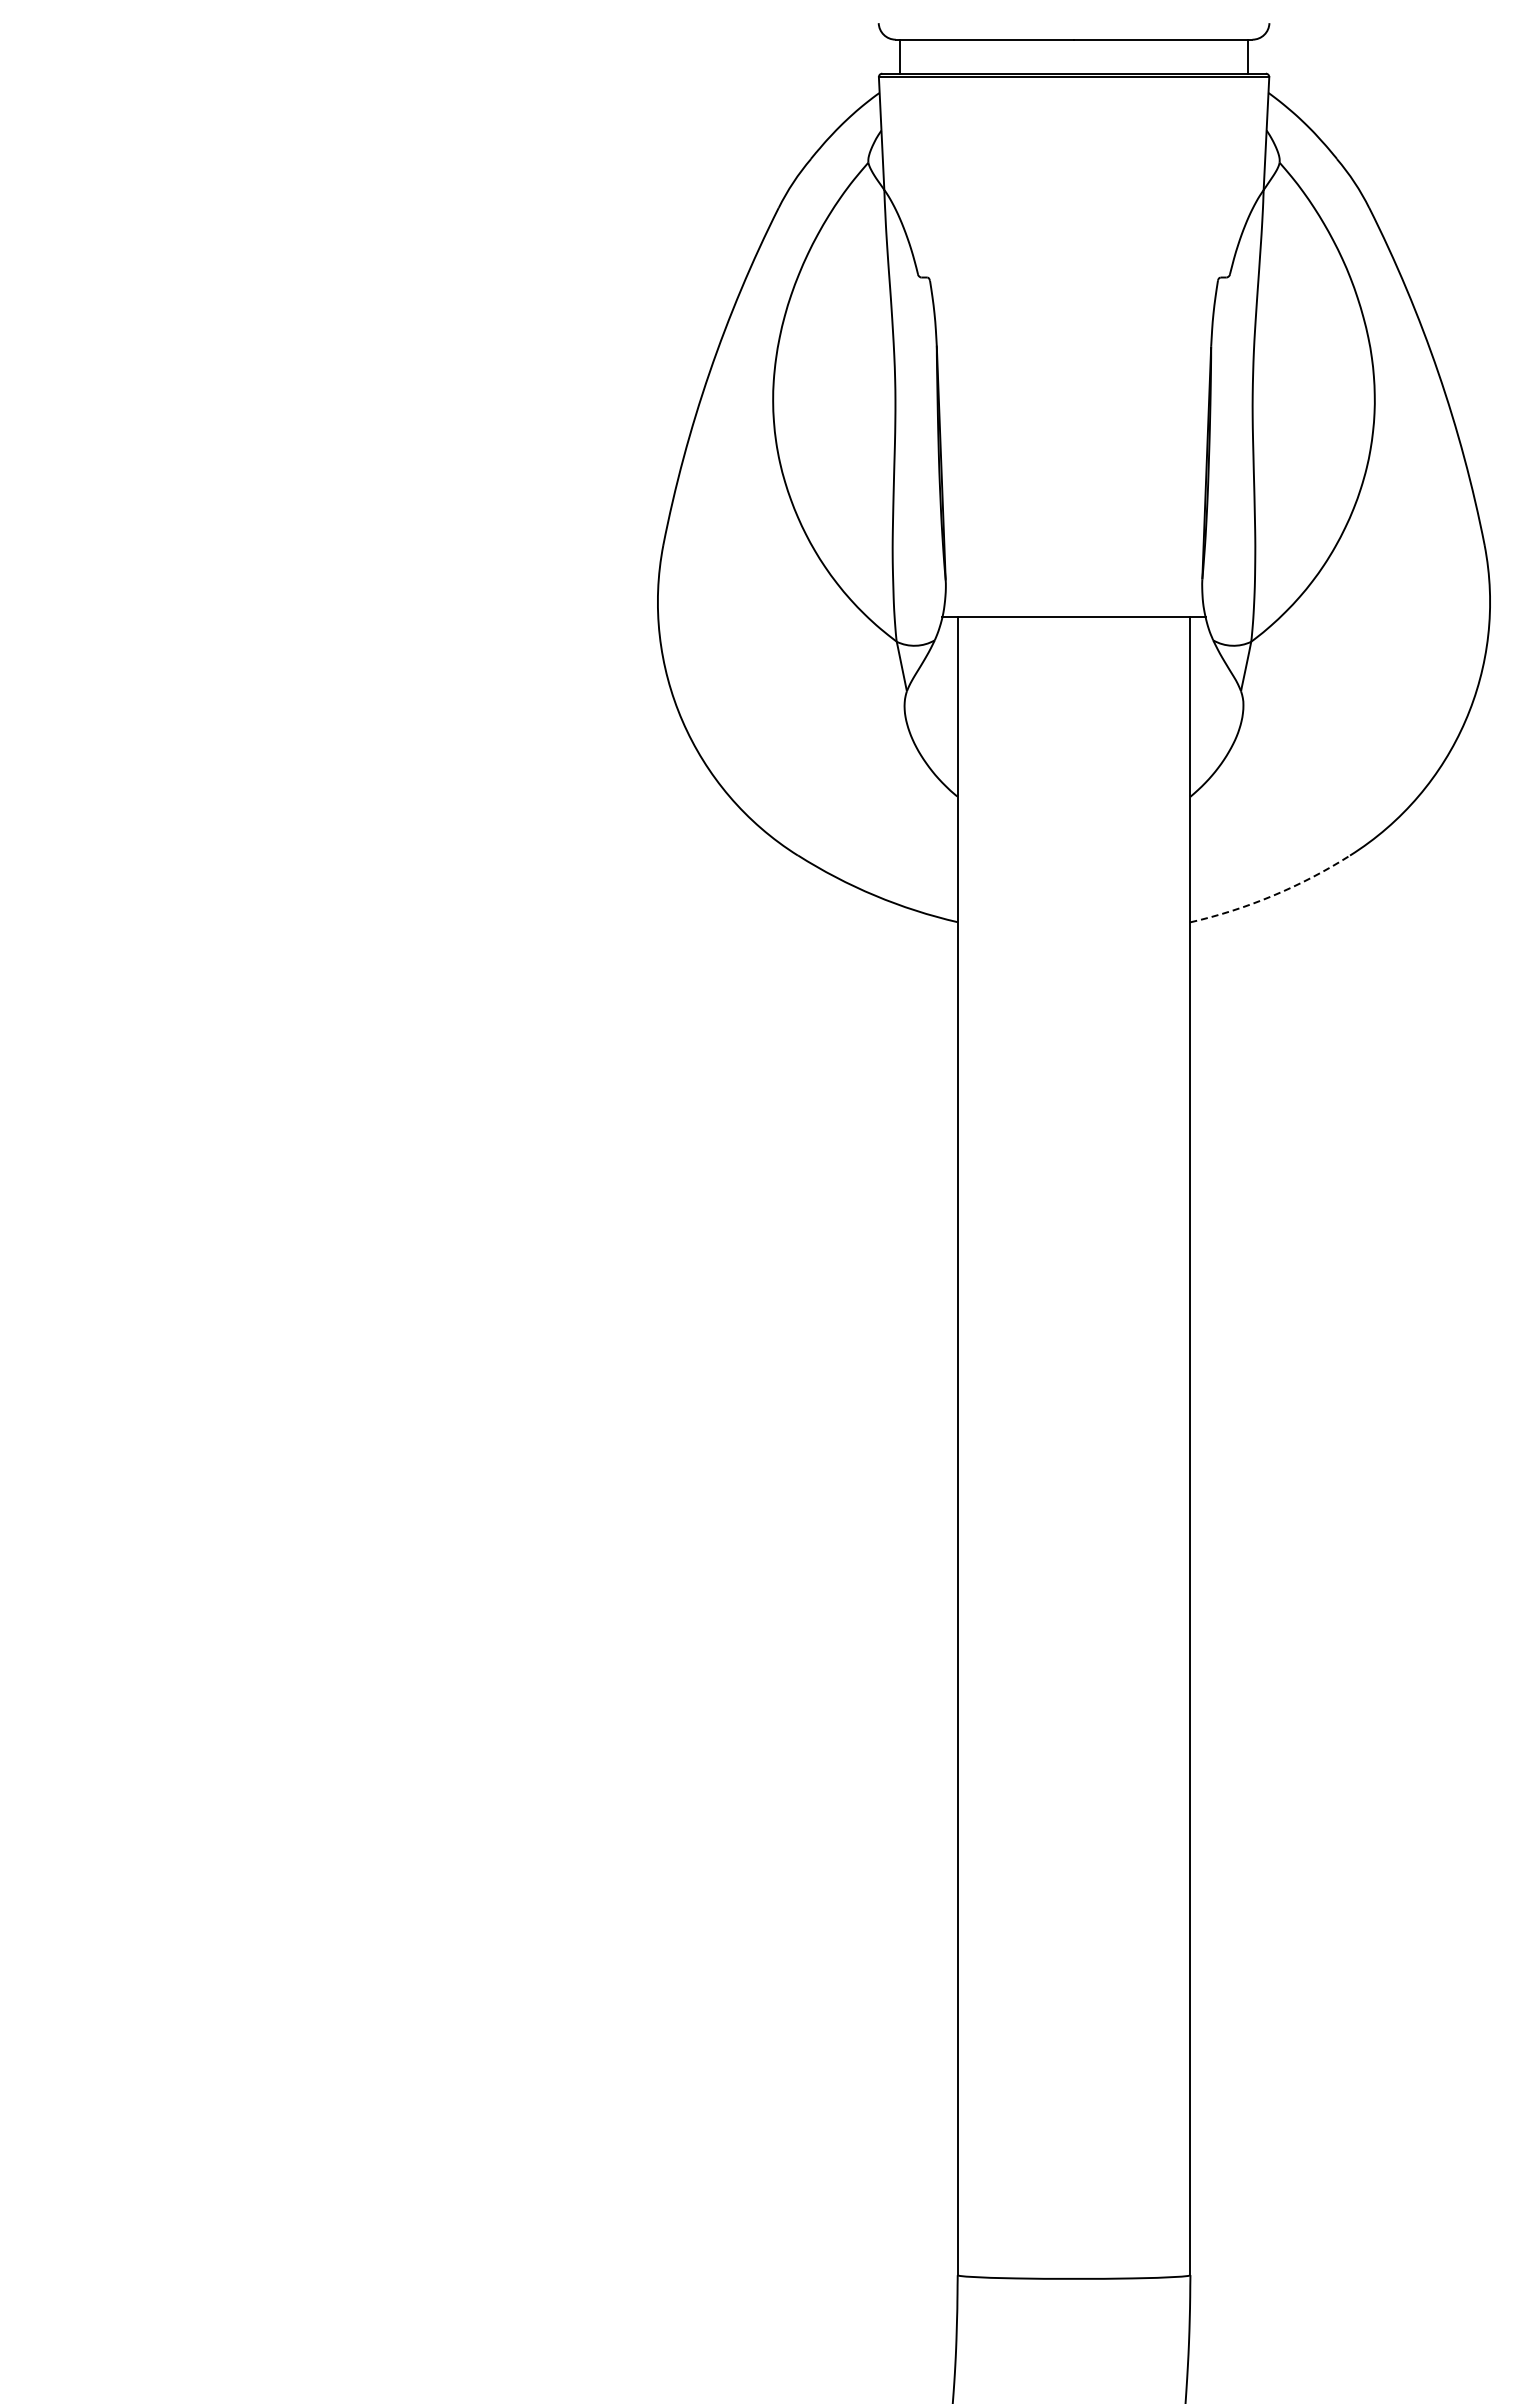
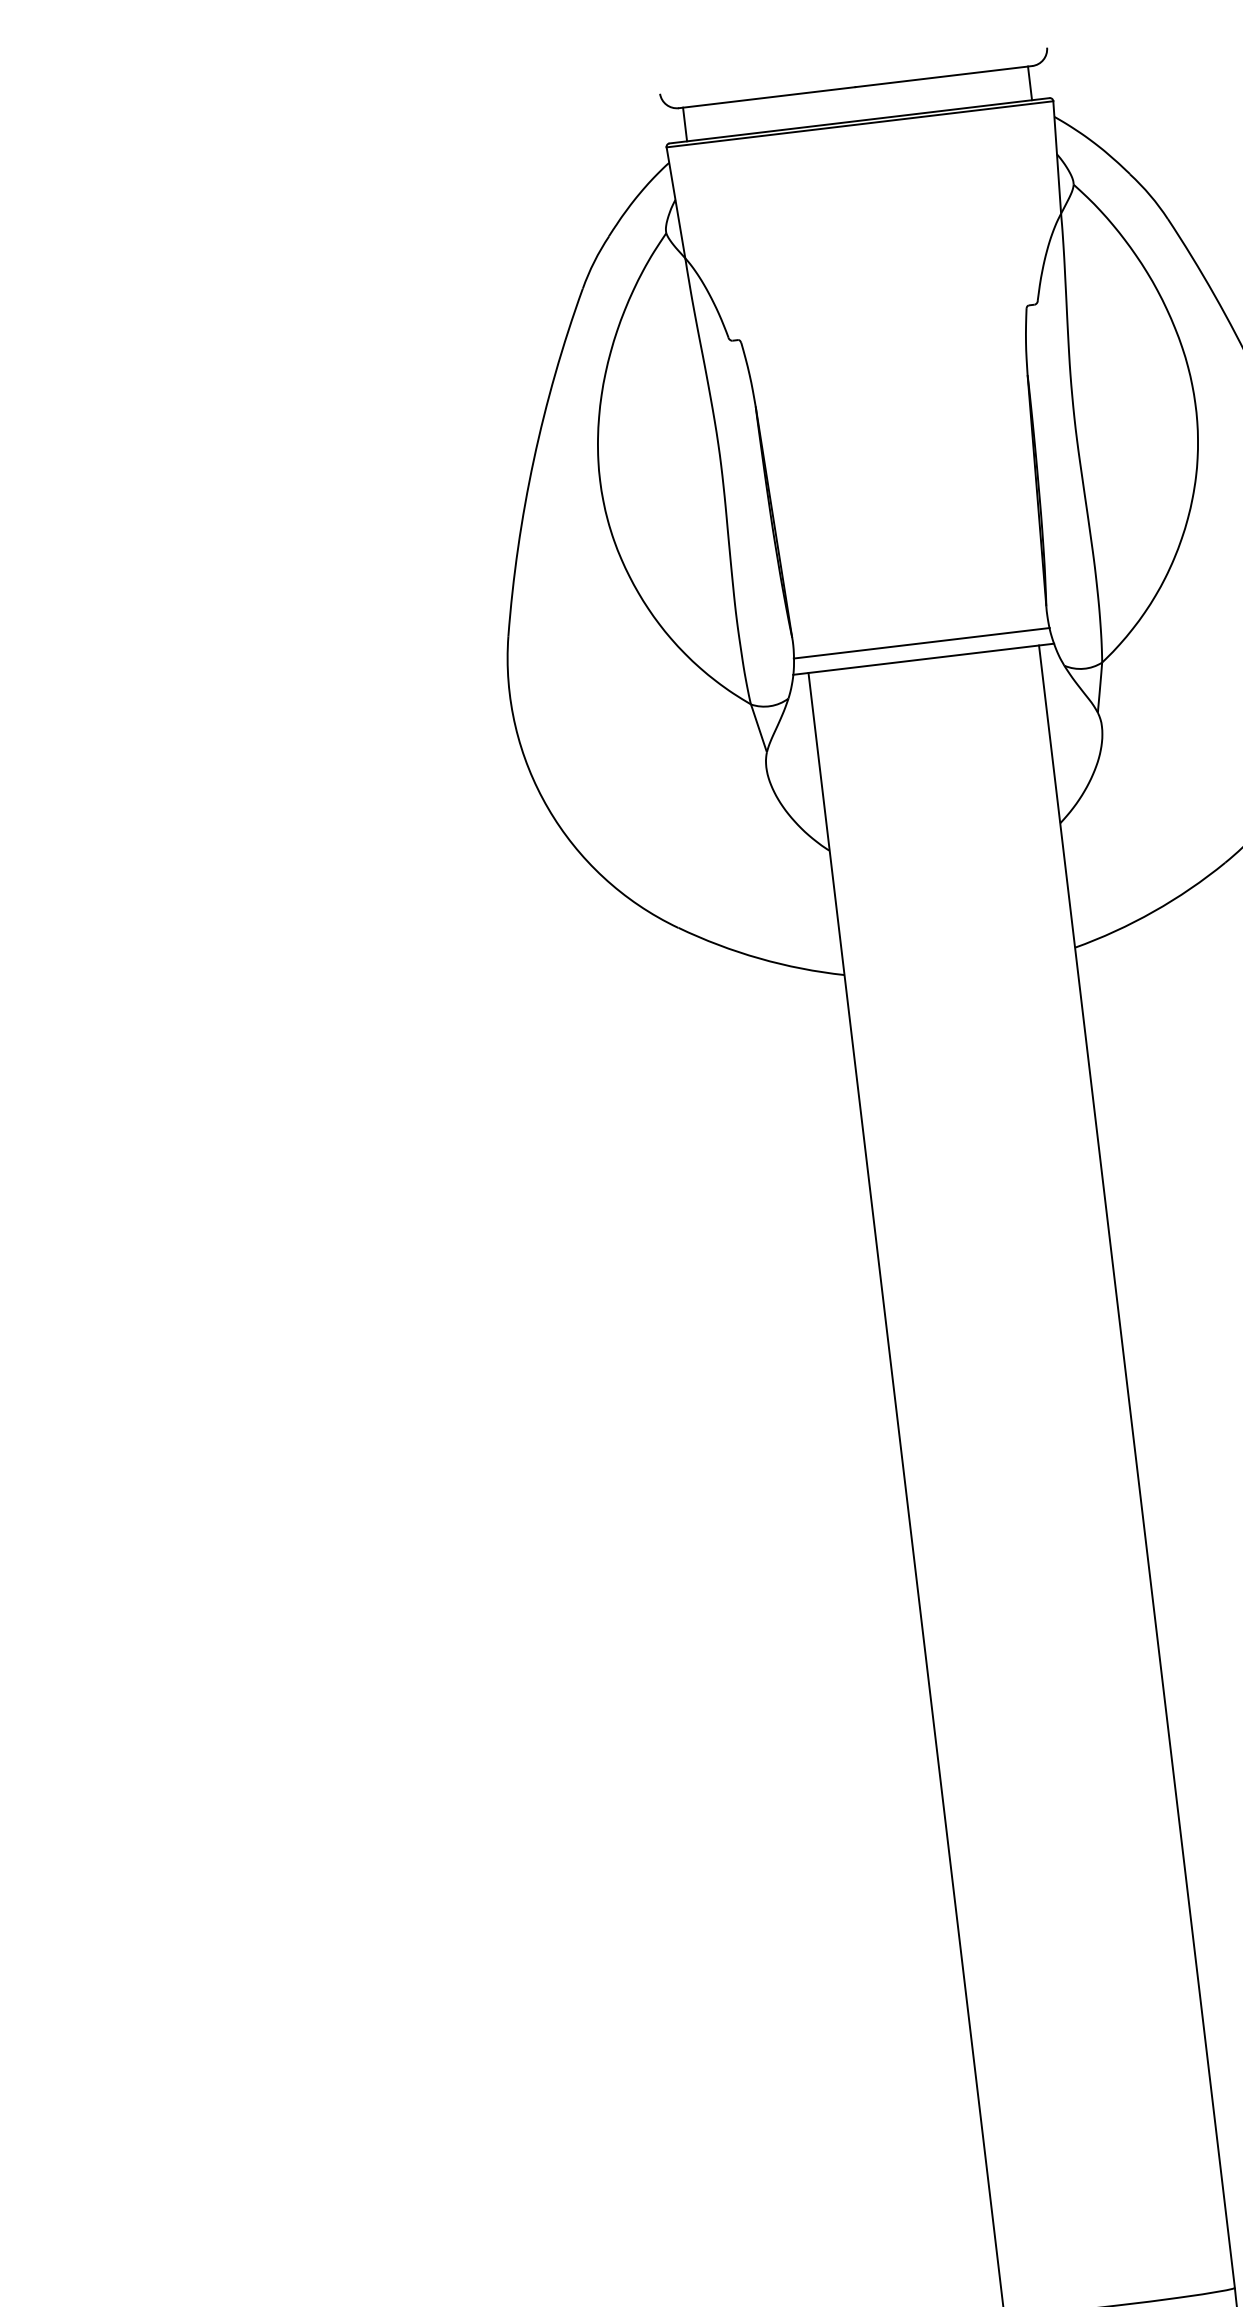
line: (1073, 601) -> (921, 643), added
arc: (1273, 895) -> (1154, 911), dashed -> solid

